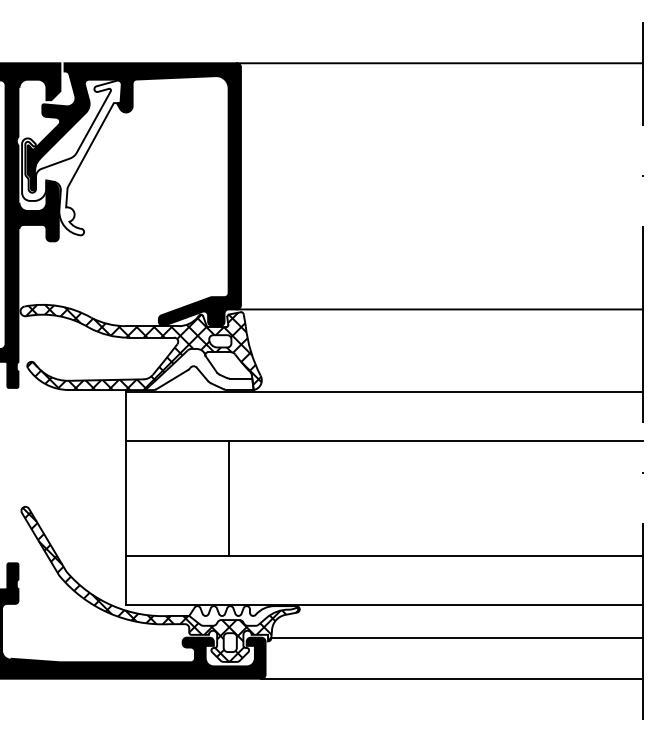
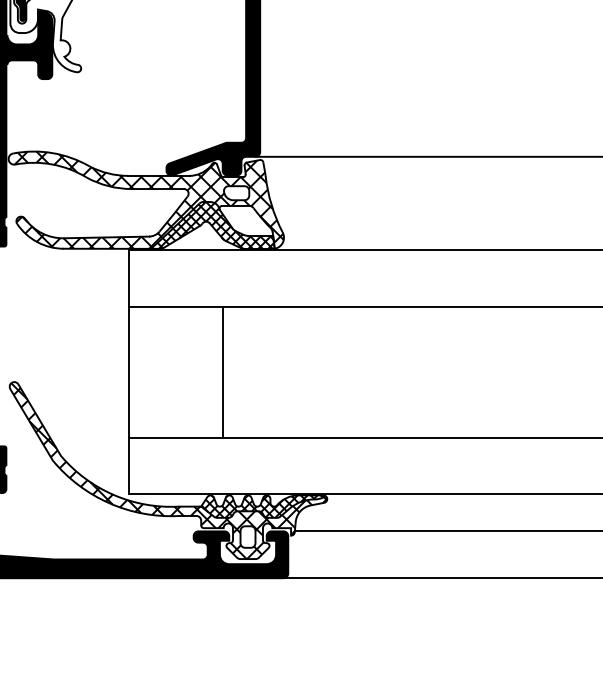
hatch: (199, 369) -> (212, 225), added
line: (229, 497) -> (223, 371), moved
hatch: (242, 615) -> (261, 506), added

